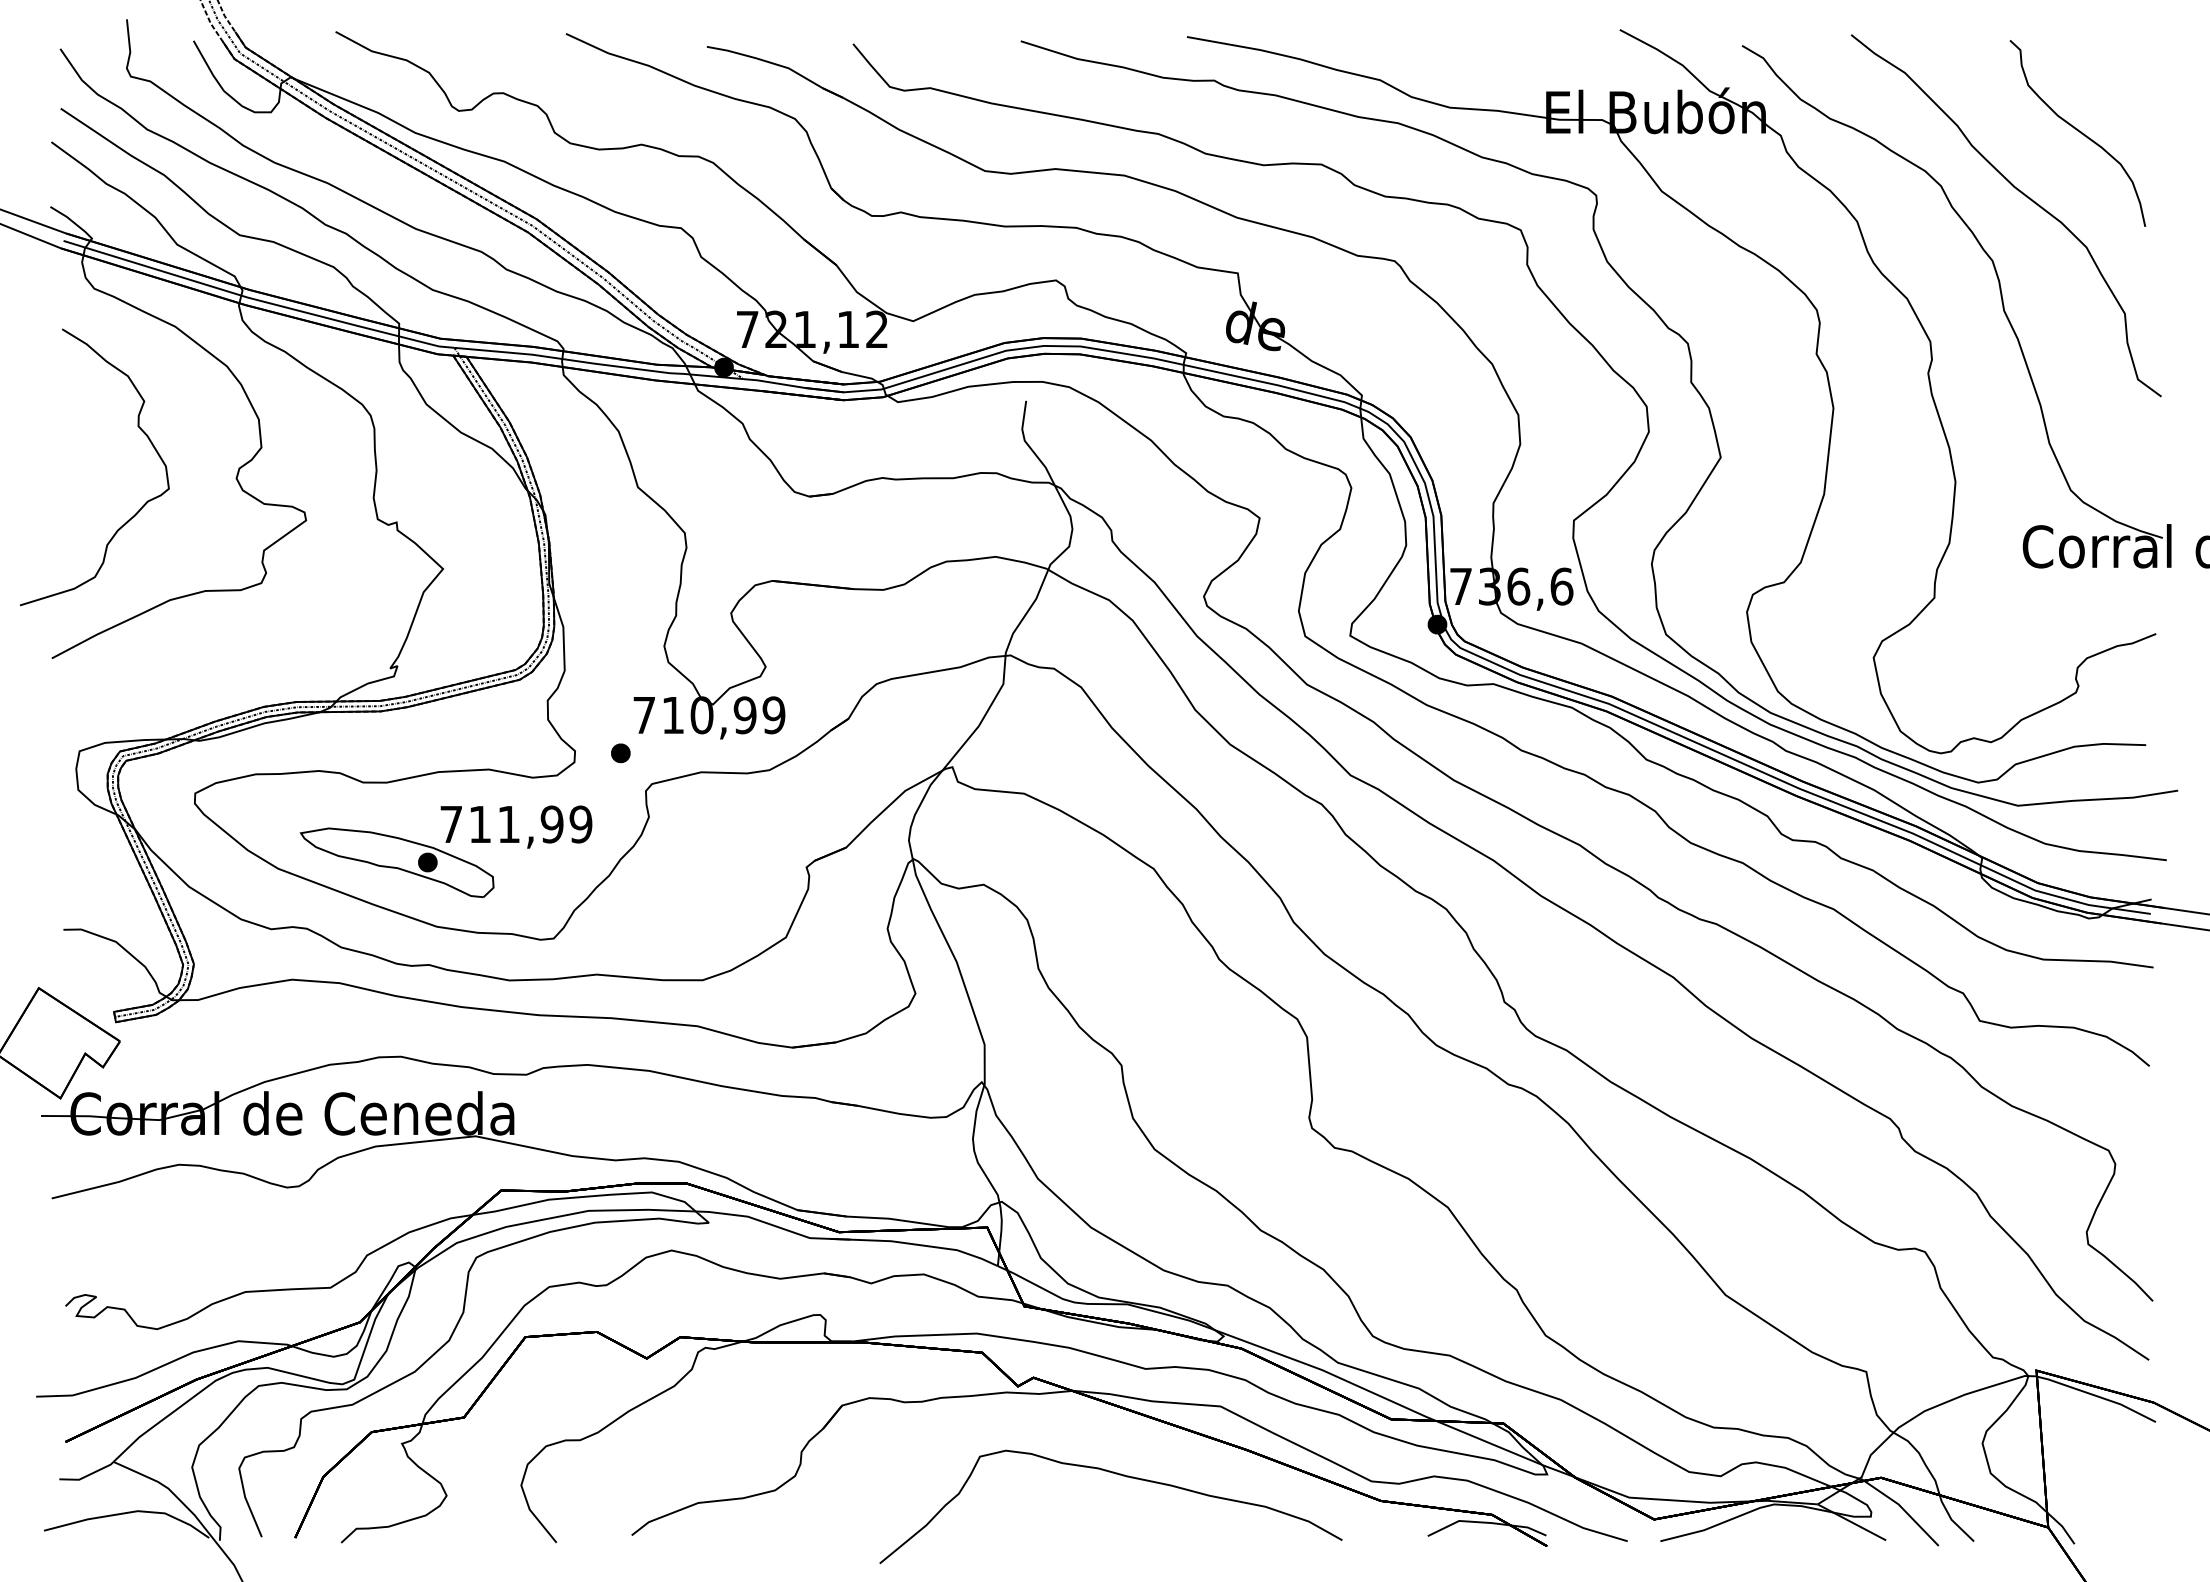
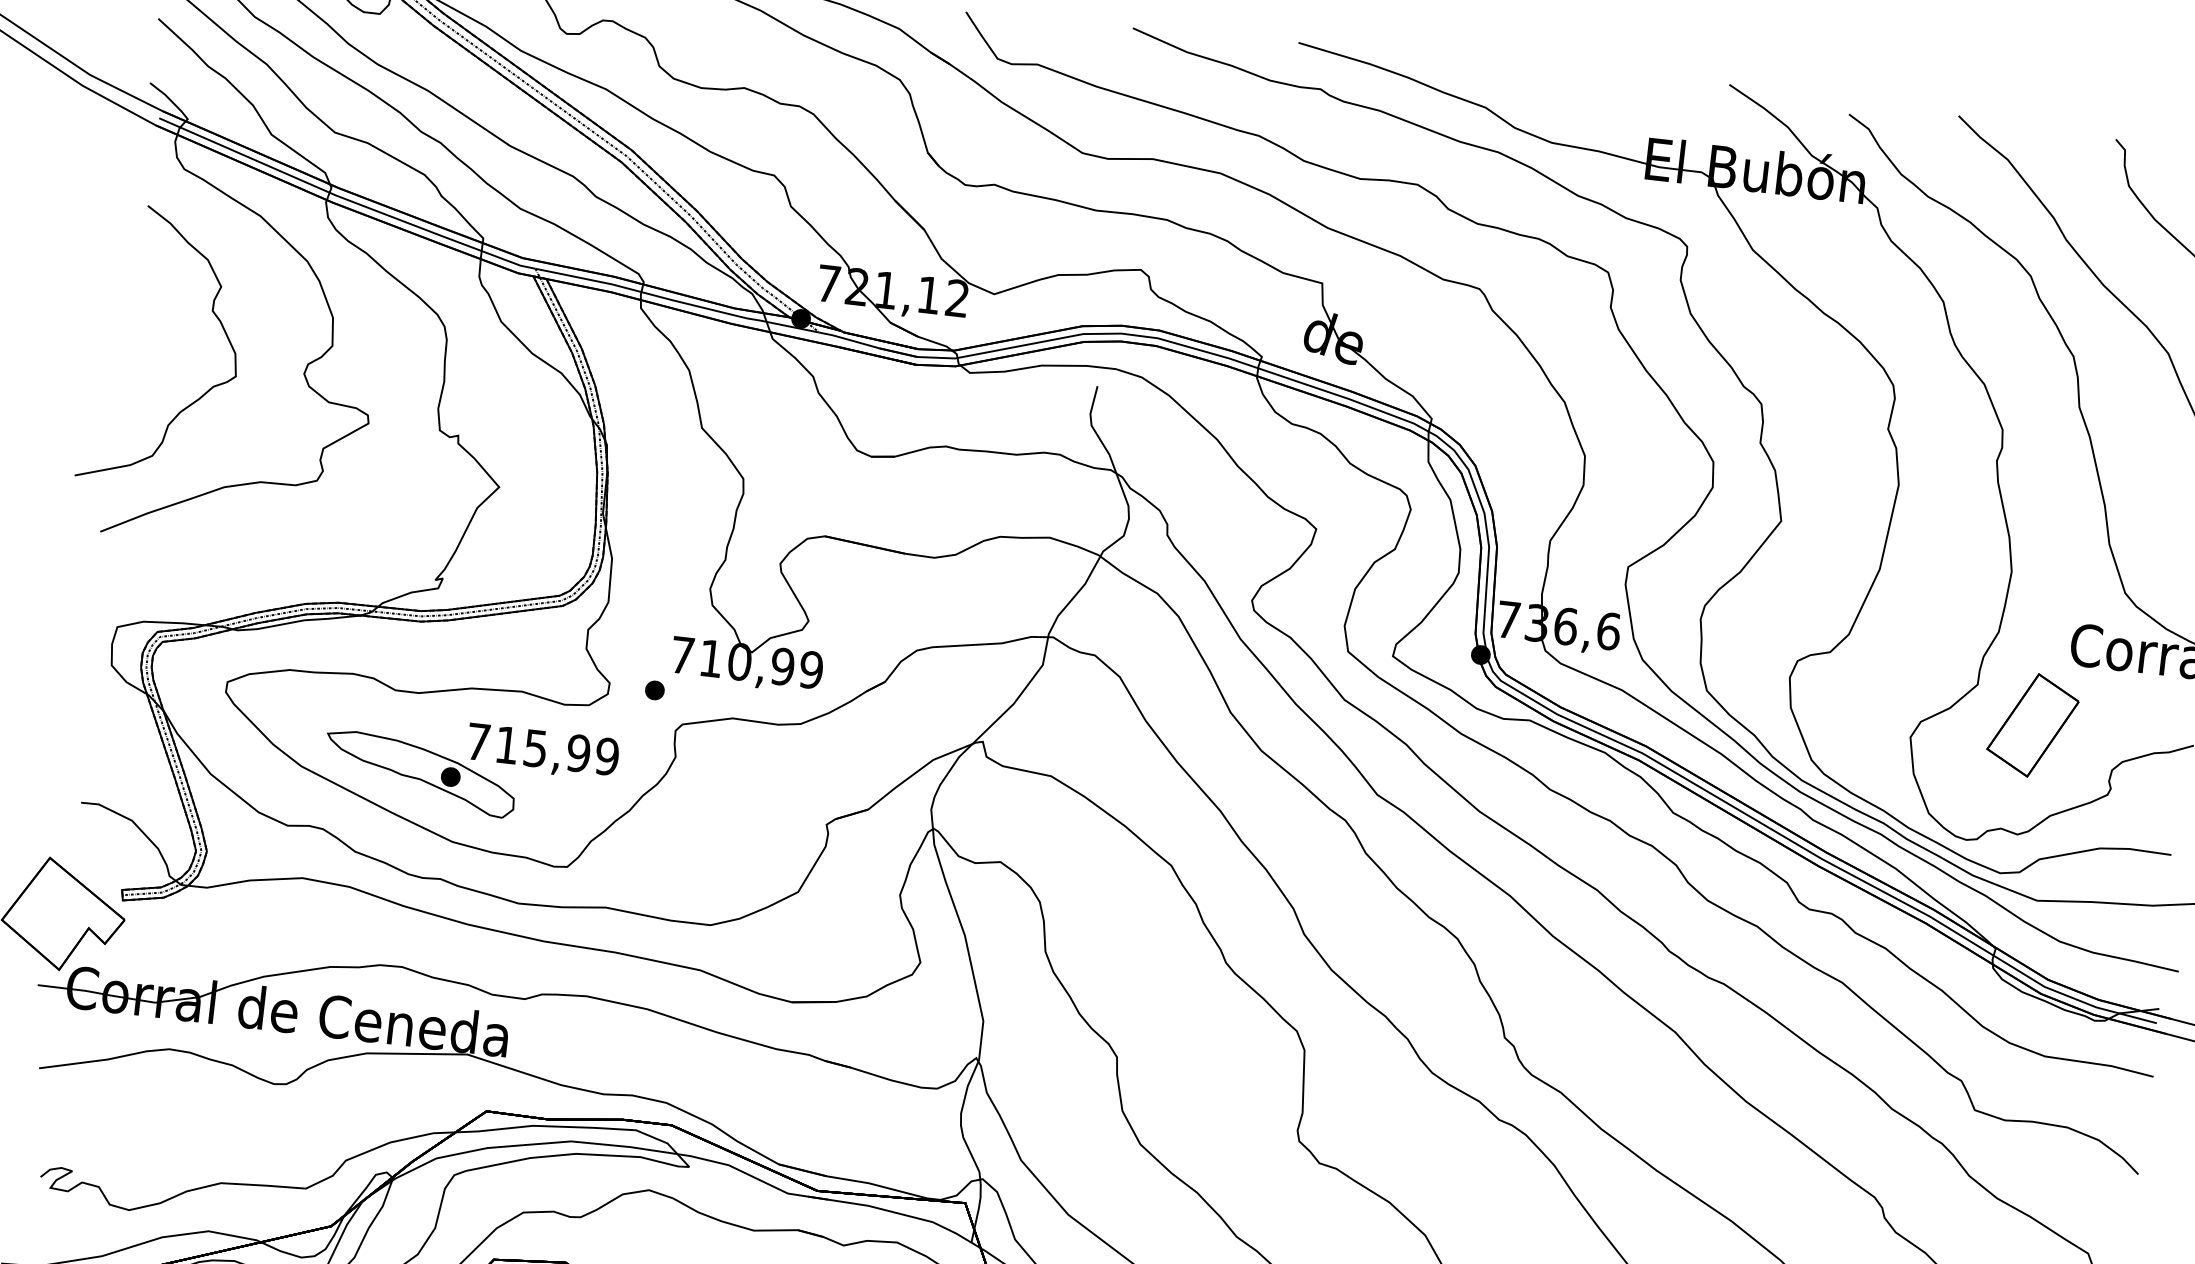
part: (1993, 631) -> (2032, 724), added
text: (508, 824) -> (535, 748), 711,99 -> 715,99

